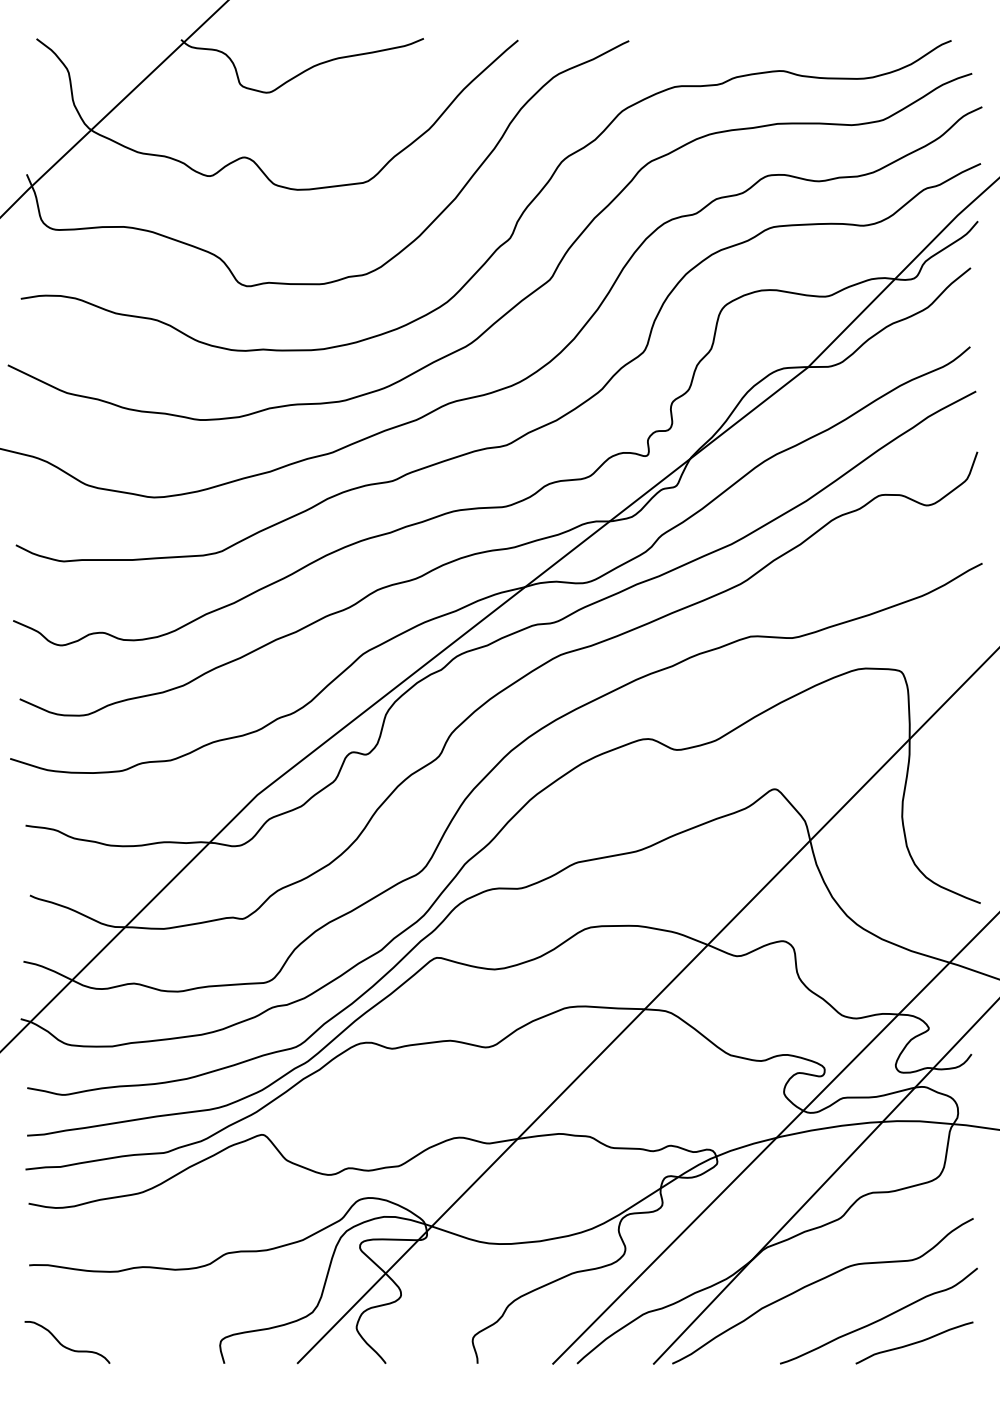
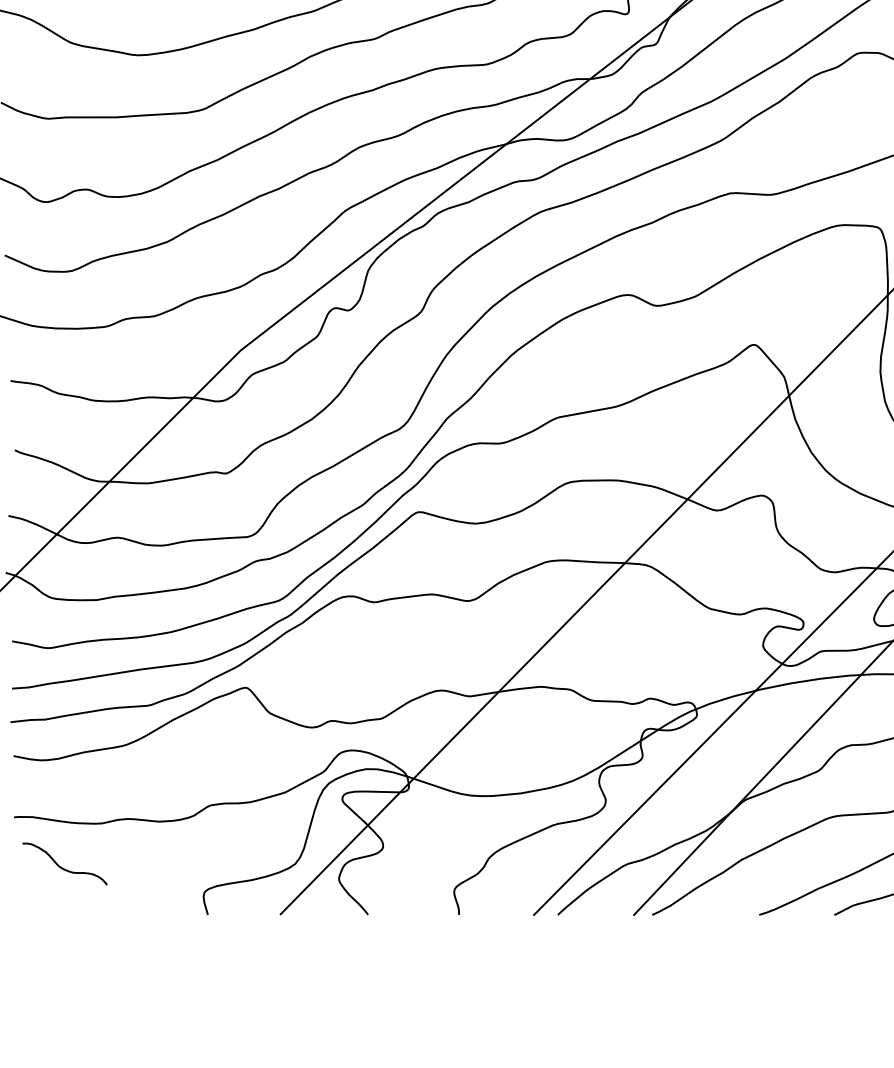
curve: (66, 1346) -> (64, 868), moved

